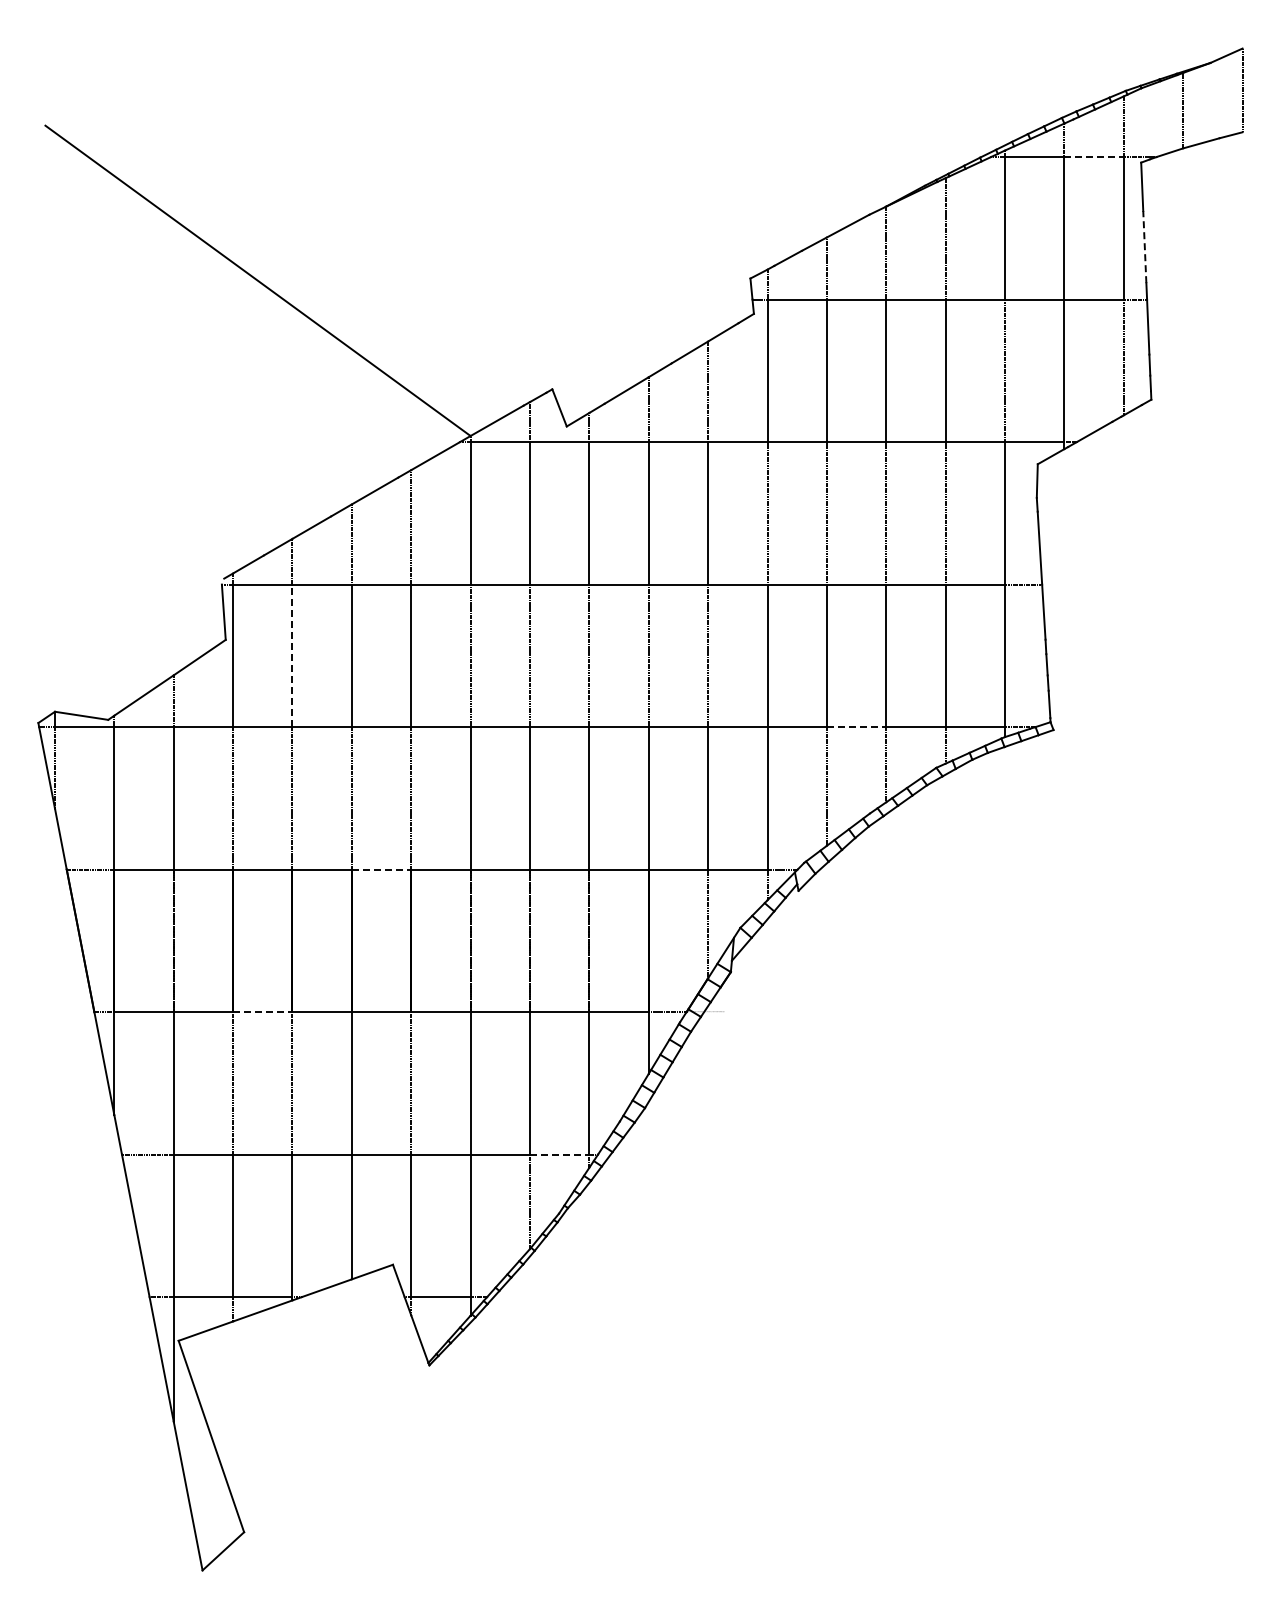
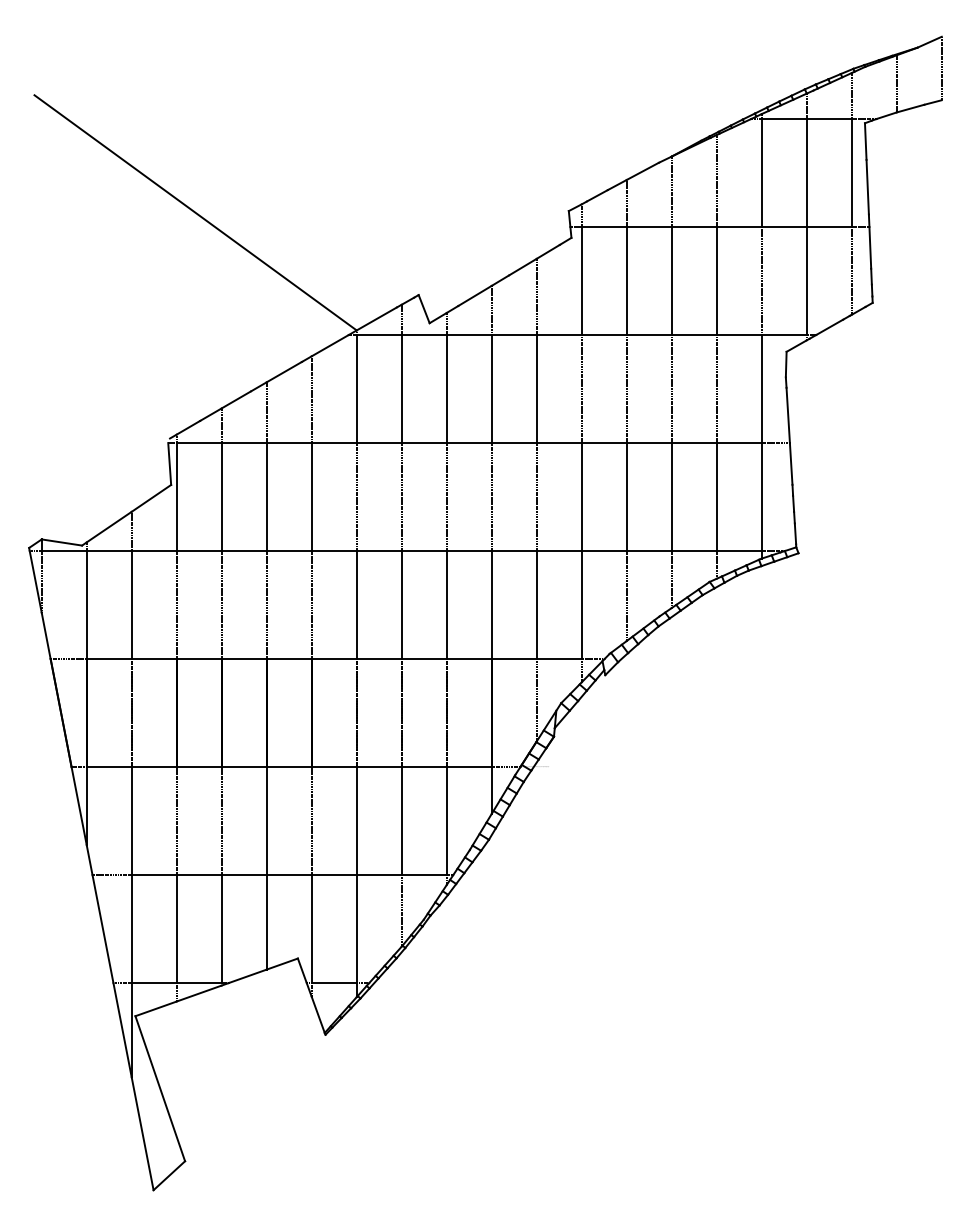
line: (1094, 157) -> (829, 119), dashed -> solid
line: (1144, 246) -> (867, 186), dashed -> solid
line: (292, 655) -> (221, 496), dashed -> solid
line: (856, 727) -> (649, 551), dashed -> solid
line: (381, 869) -> (289, 658), dashed -> solid
line: (262, 1012) -> (199, 767), dashed -> solid
line: (559, 1154) -> (424, 874), dashed -> solid

